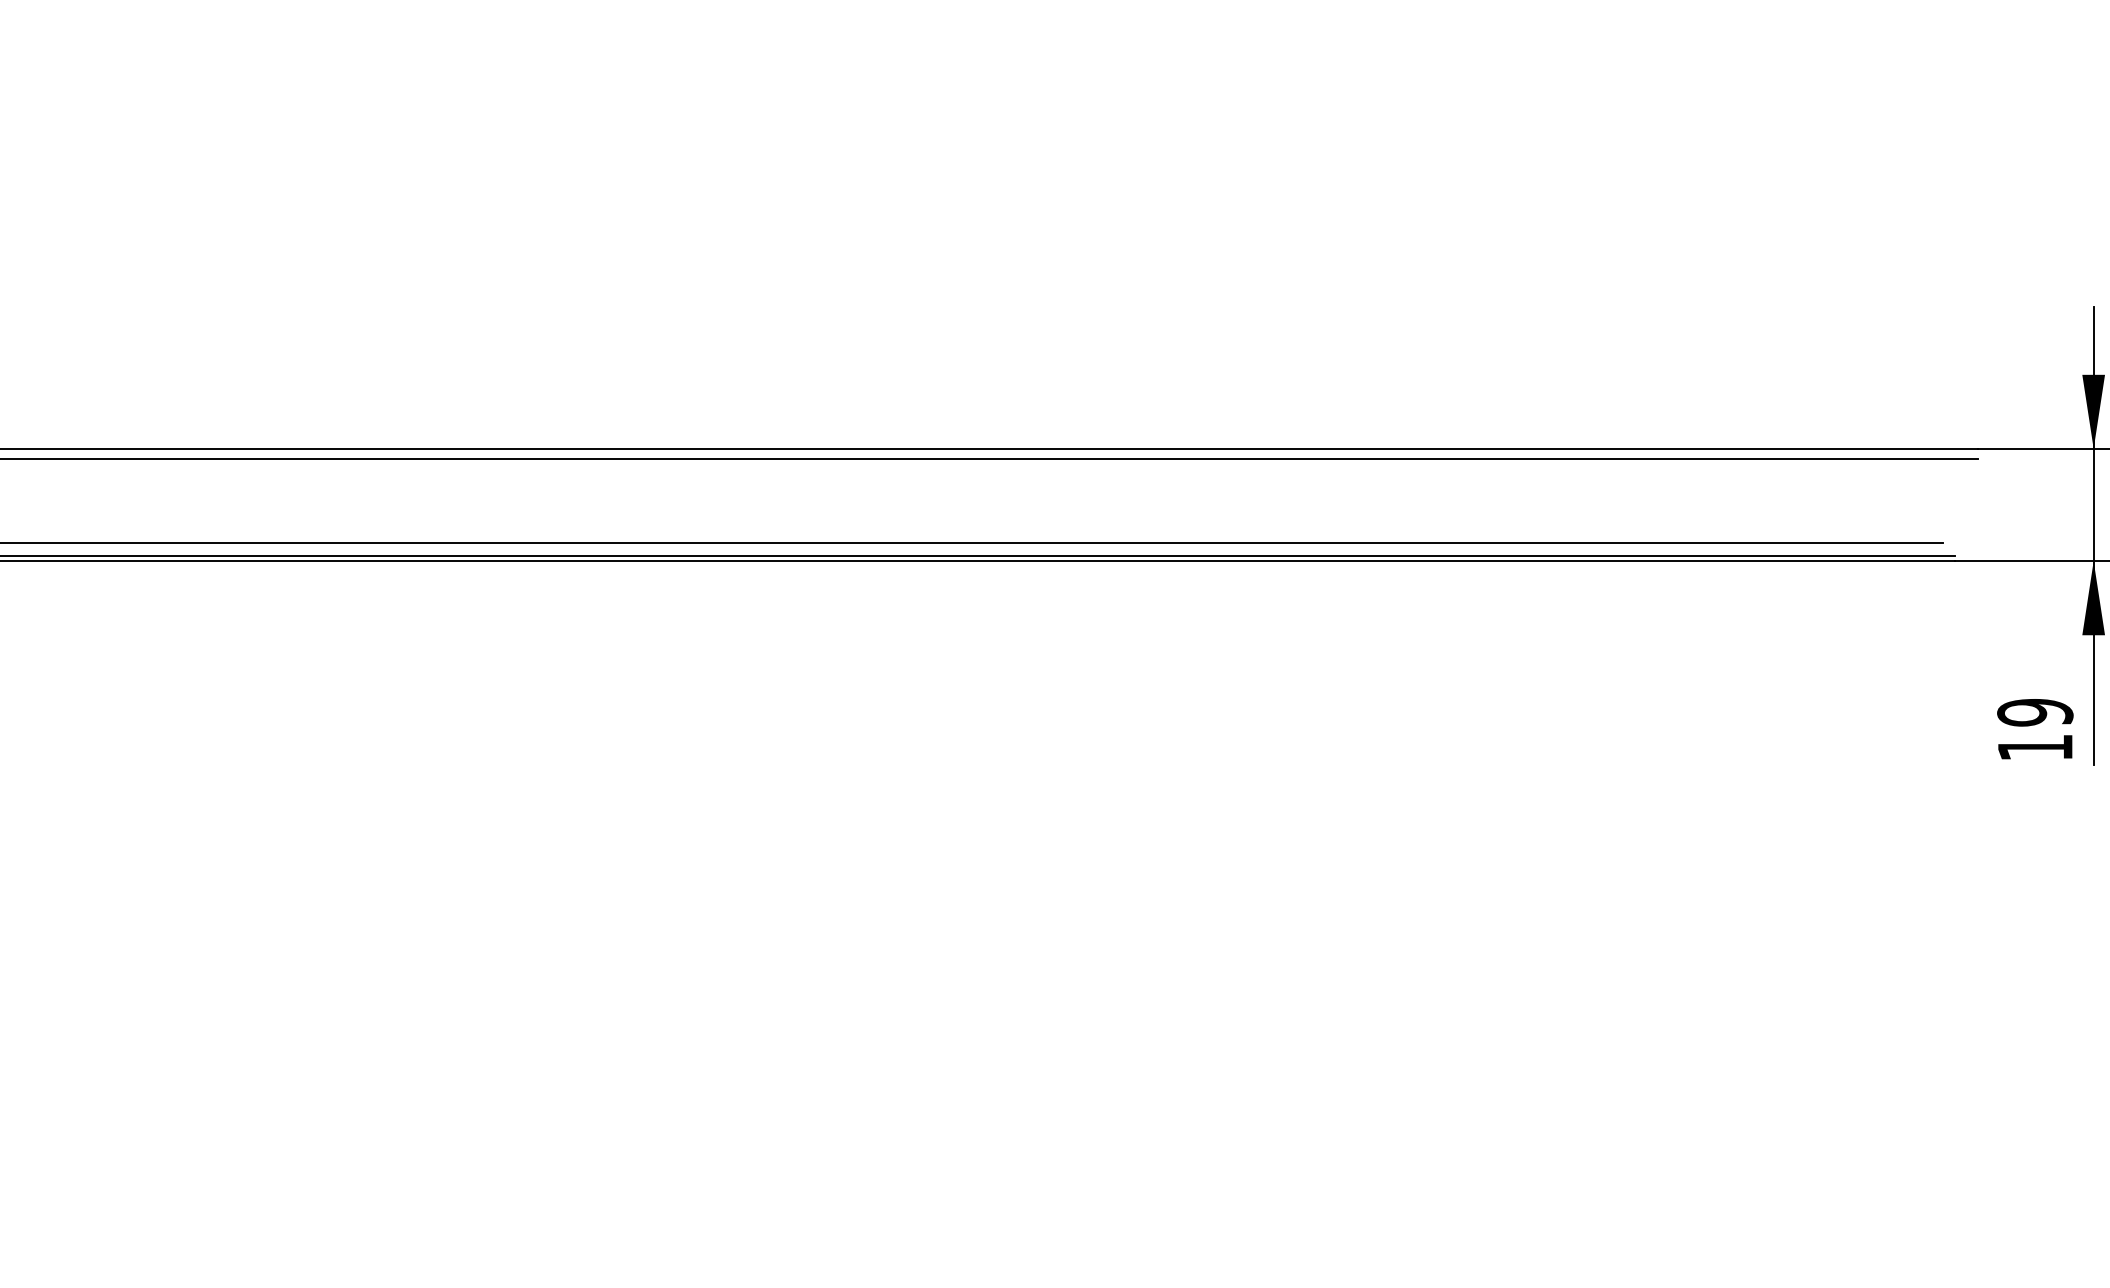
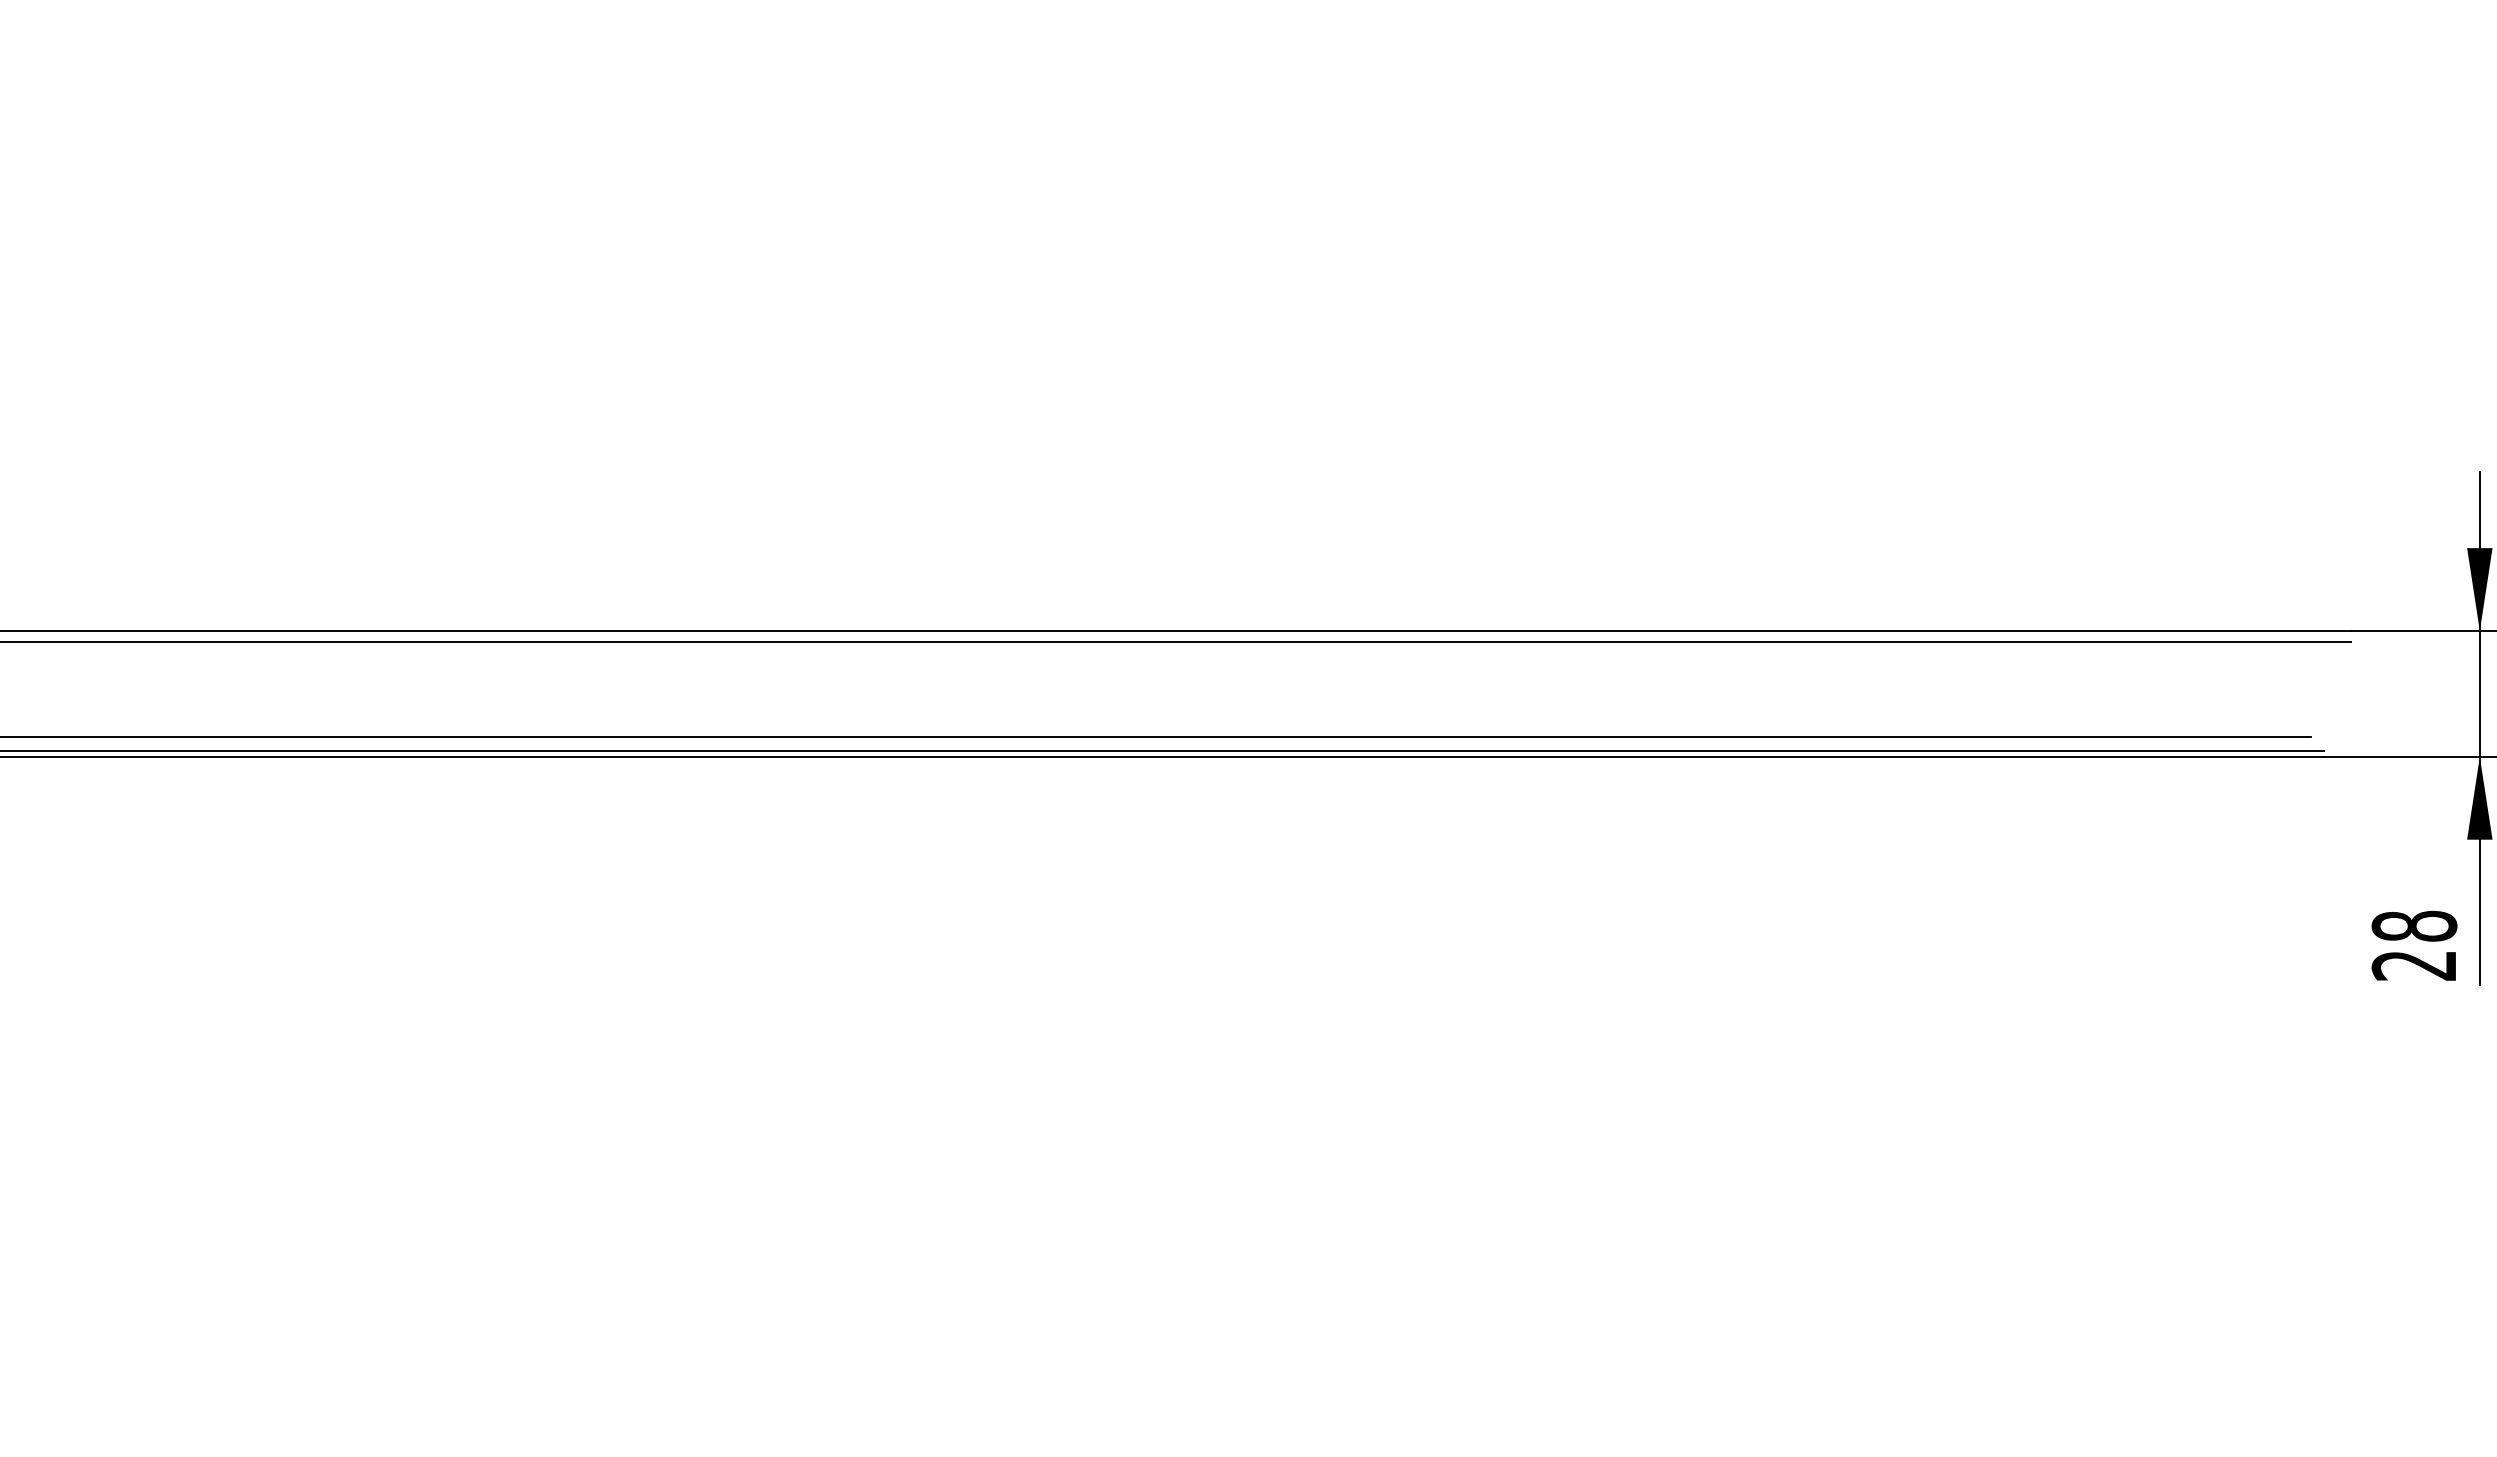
text: (2035, 729) -> (2414, 945), 19 -> 28

